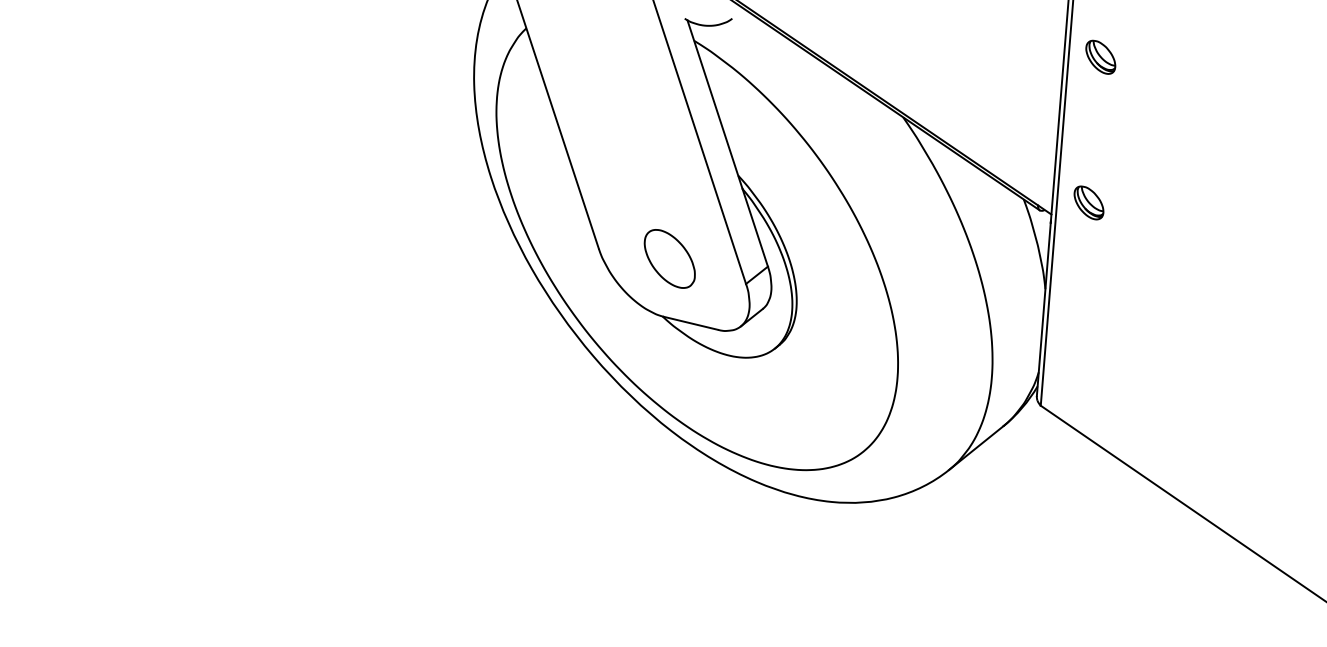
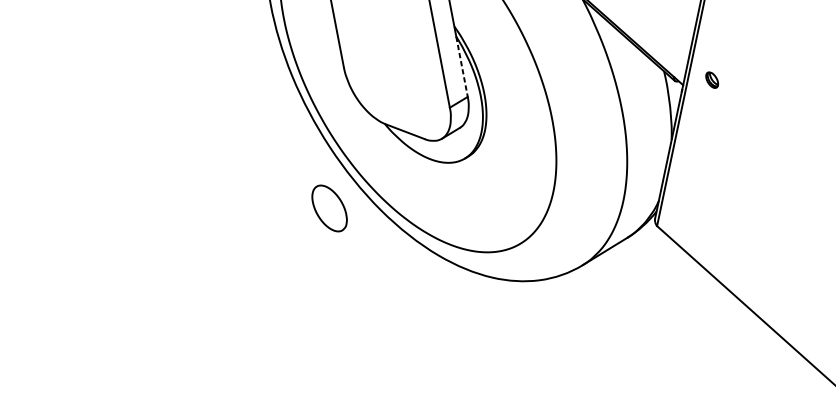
part: (1088, 202) -> (711, 79), size x0.6
line: (755, 227) -> (462, 66), solid -> dashed
part: (669, 258) -> (329, 208), moved

